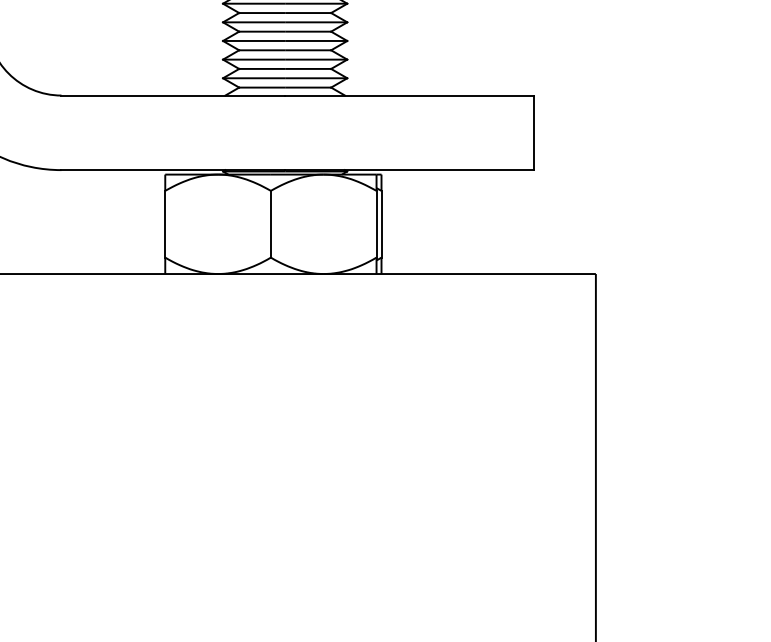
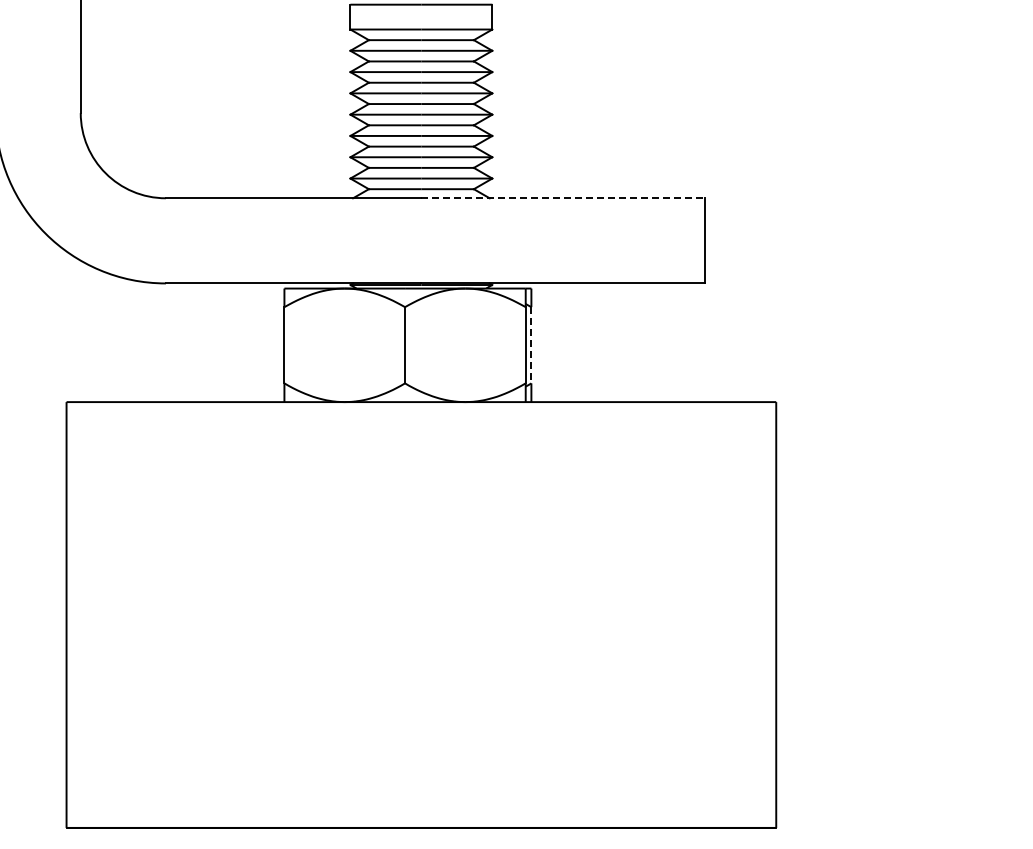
line: (409, 95) -> (563, 198), solid -> dashed
line: (381, 224) -> (531, 345), solid -> dashed

